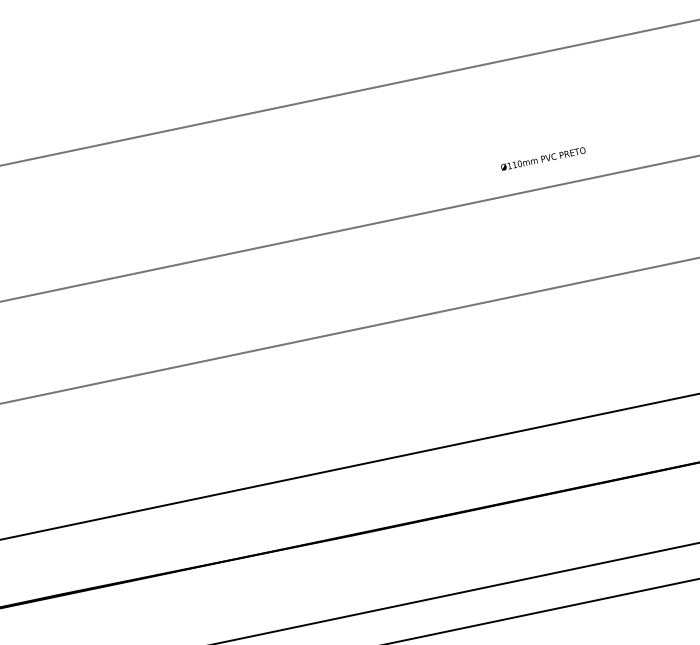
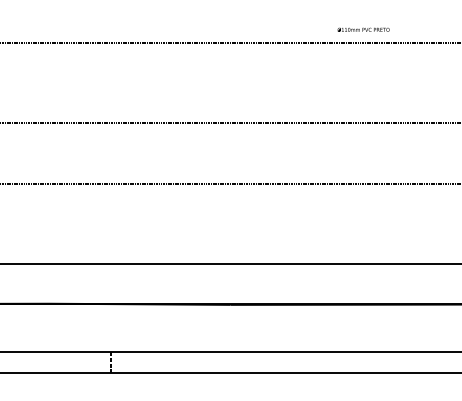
text: (542, 158) -> (363, 29), moved

